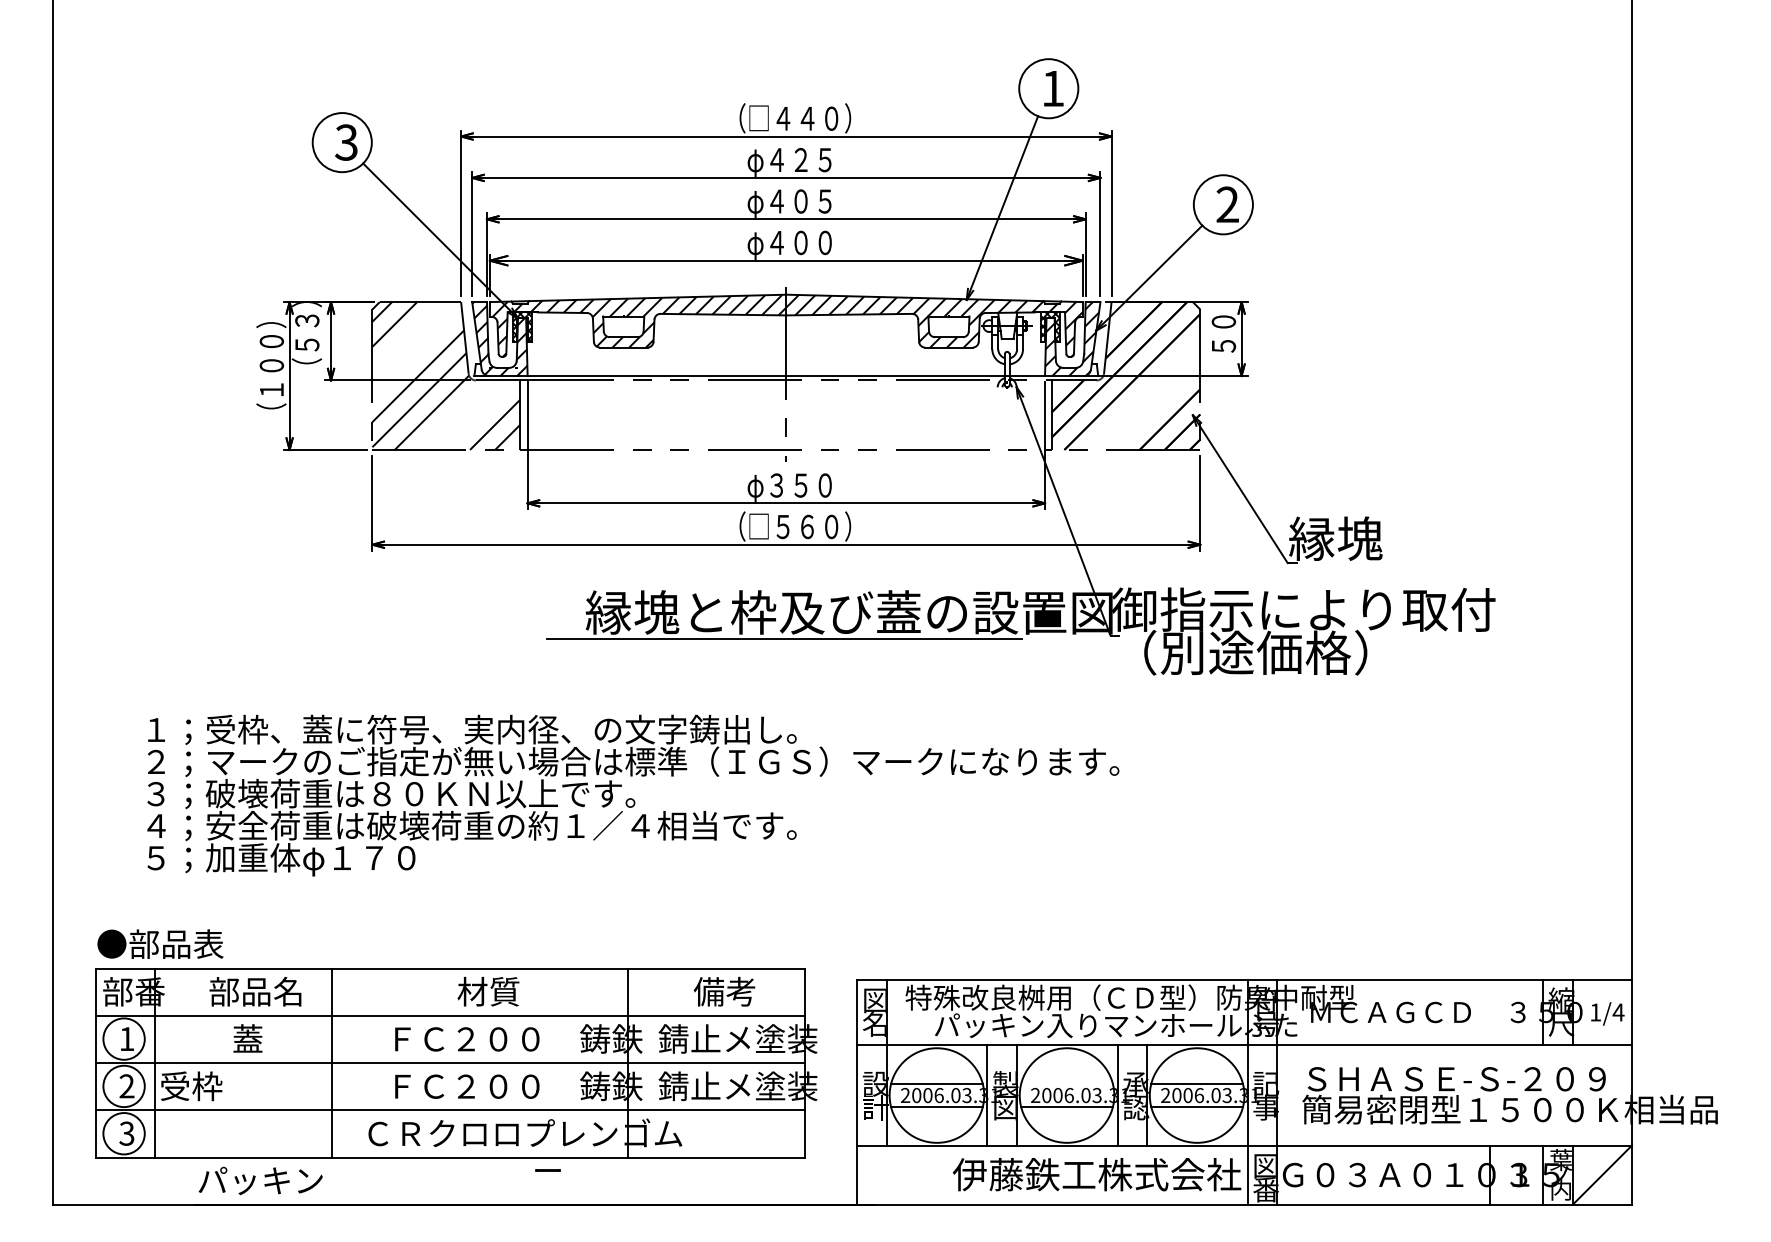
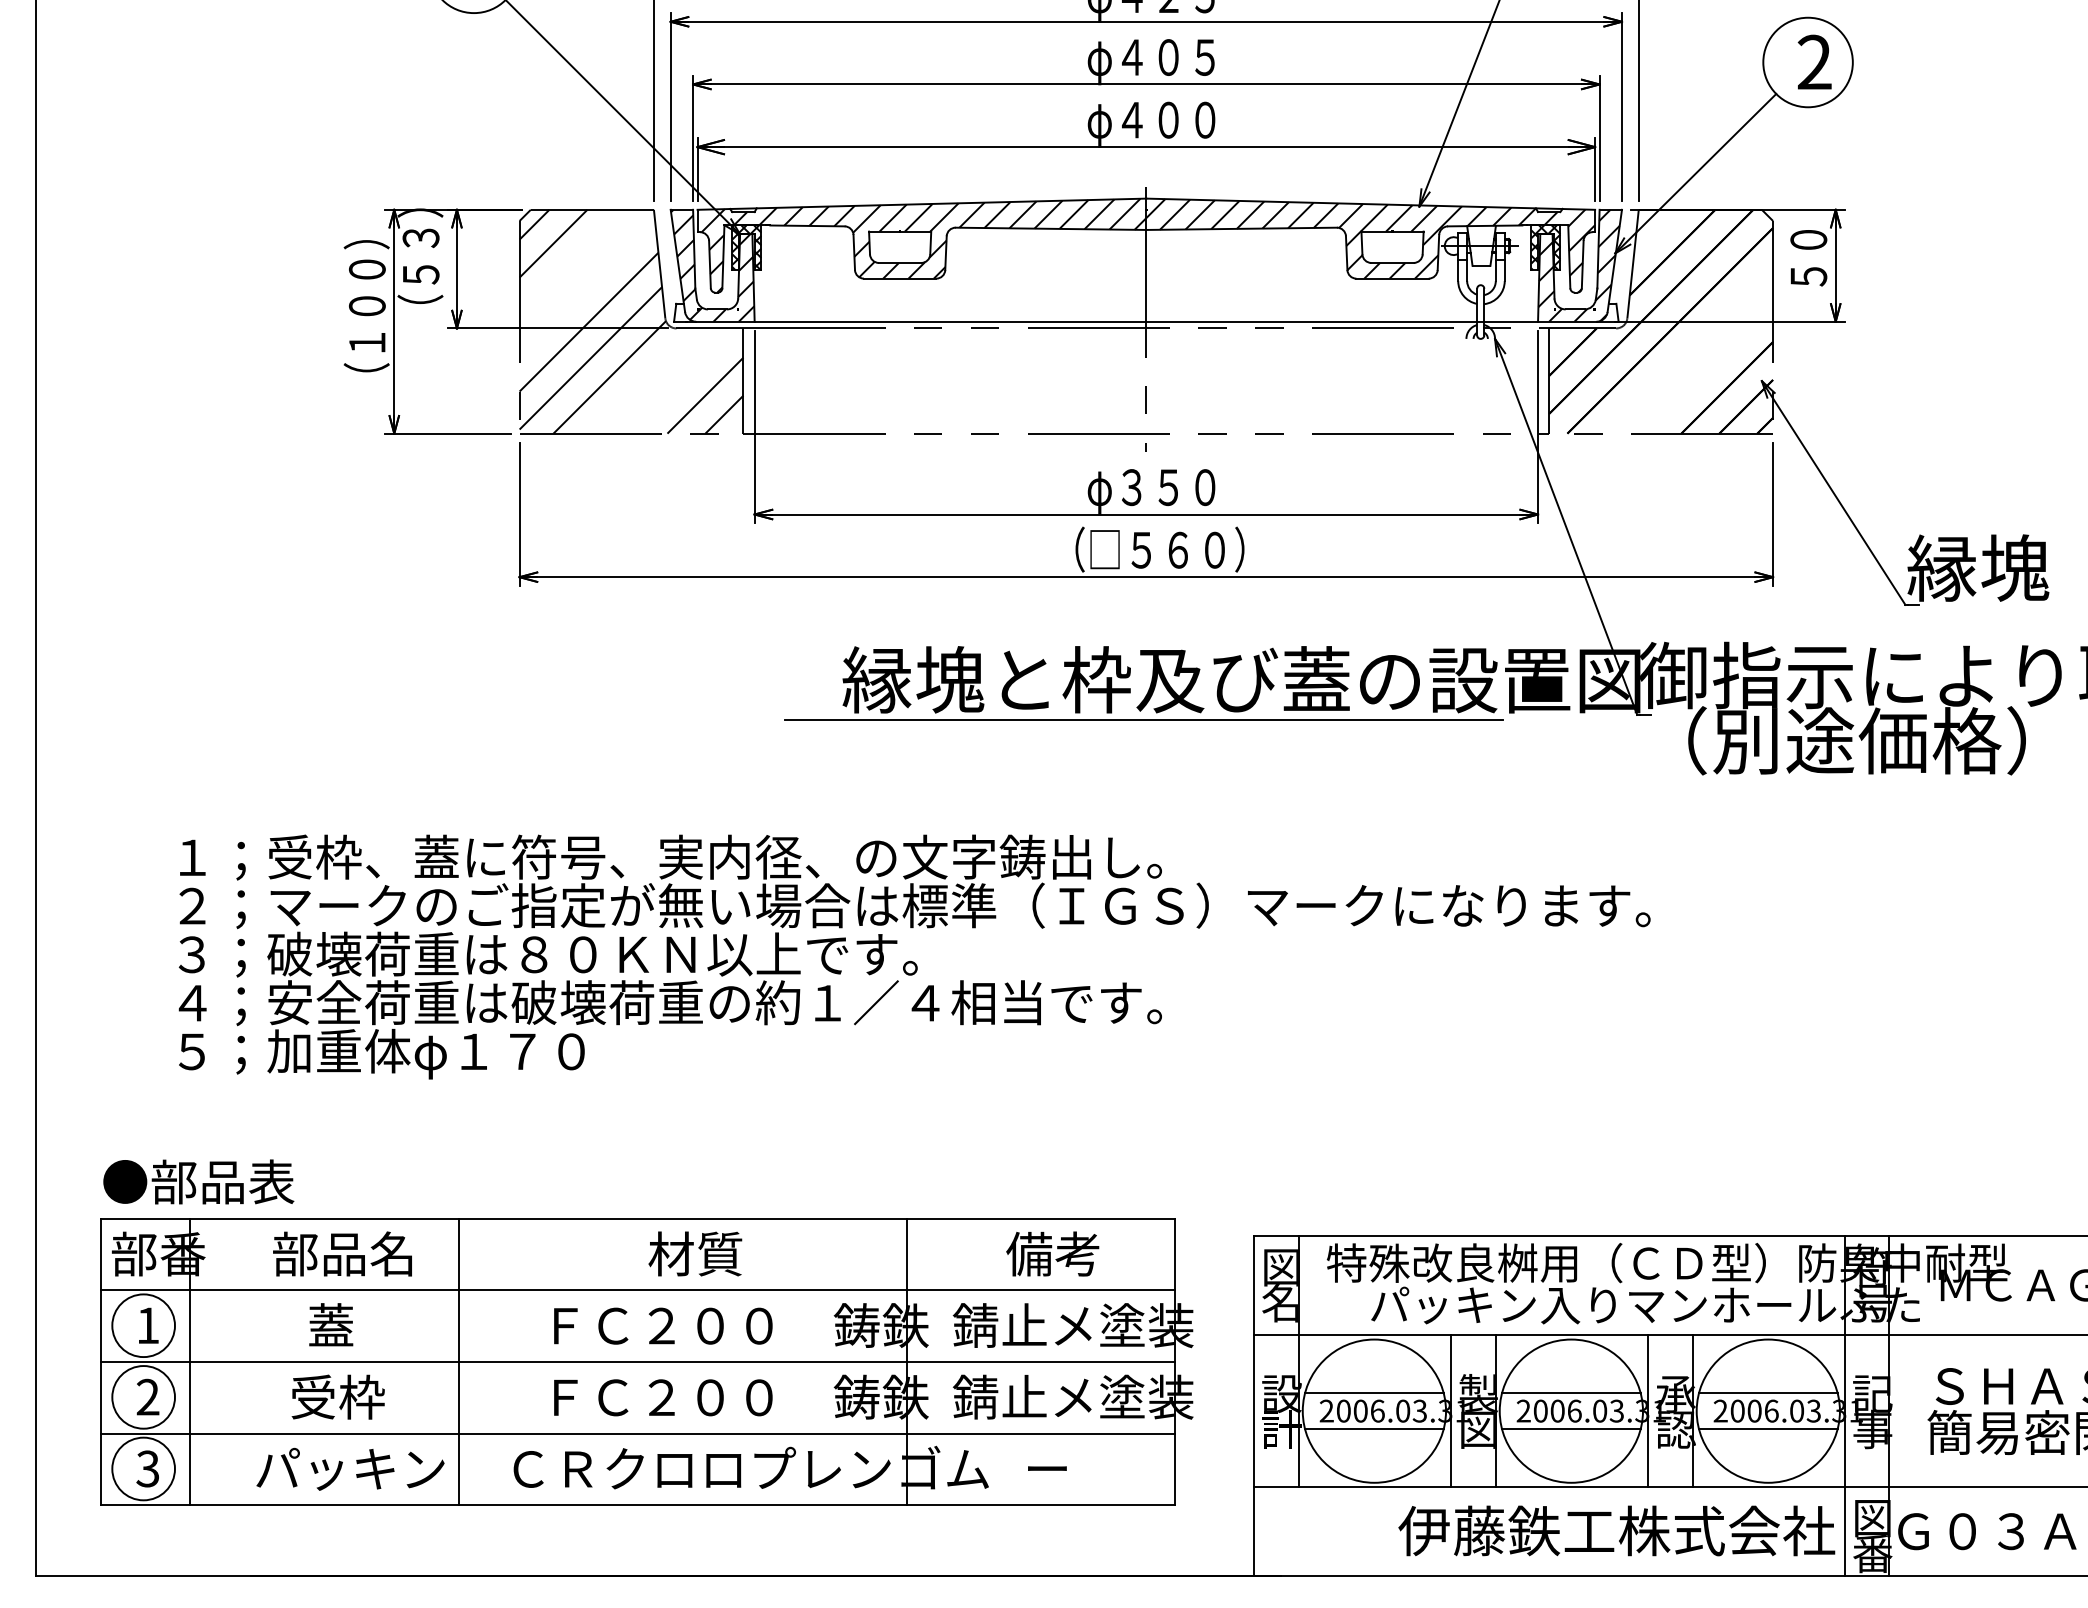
line: (1066, 1083) -> (1570, 1392), added
text: (191, 1086) -> (338, 1397), moved
text: (547, 1170) -> (1046, 1468), moved
text: (260, 1180) -> (350, 1468), moved

